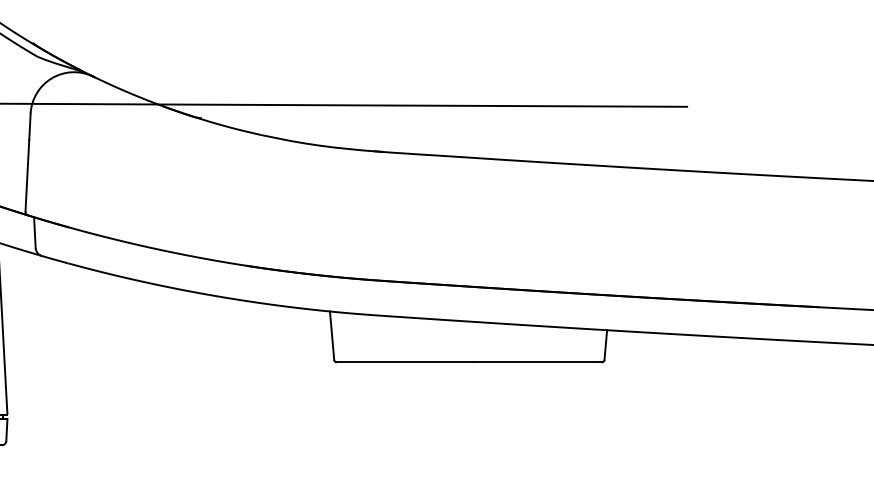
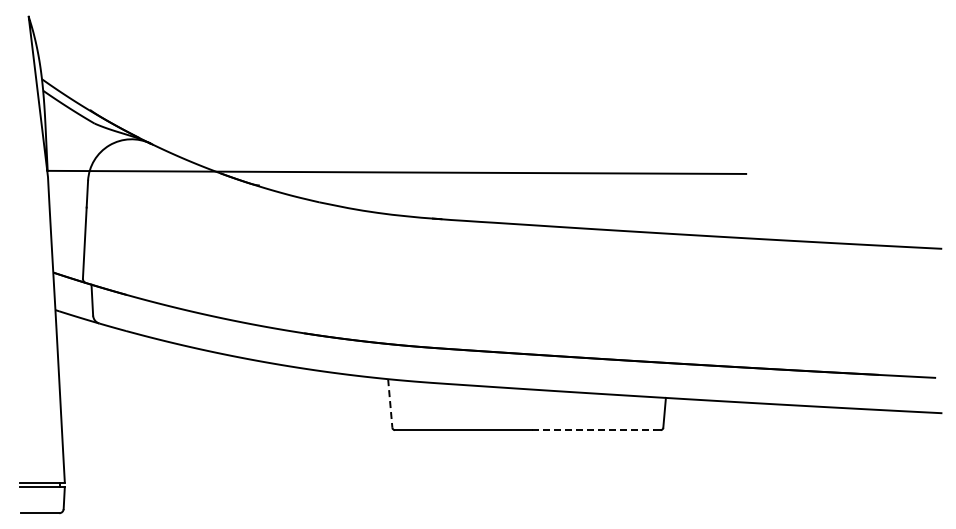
line: (332, 335) -> (390, 403), solid -> dashed
line: (534, 362) -> (593, 430), solid -> dashed

